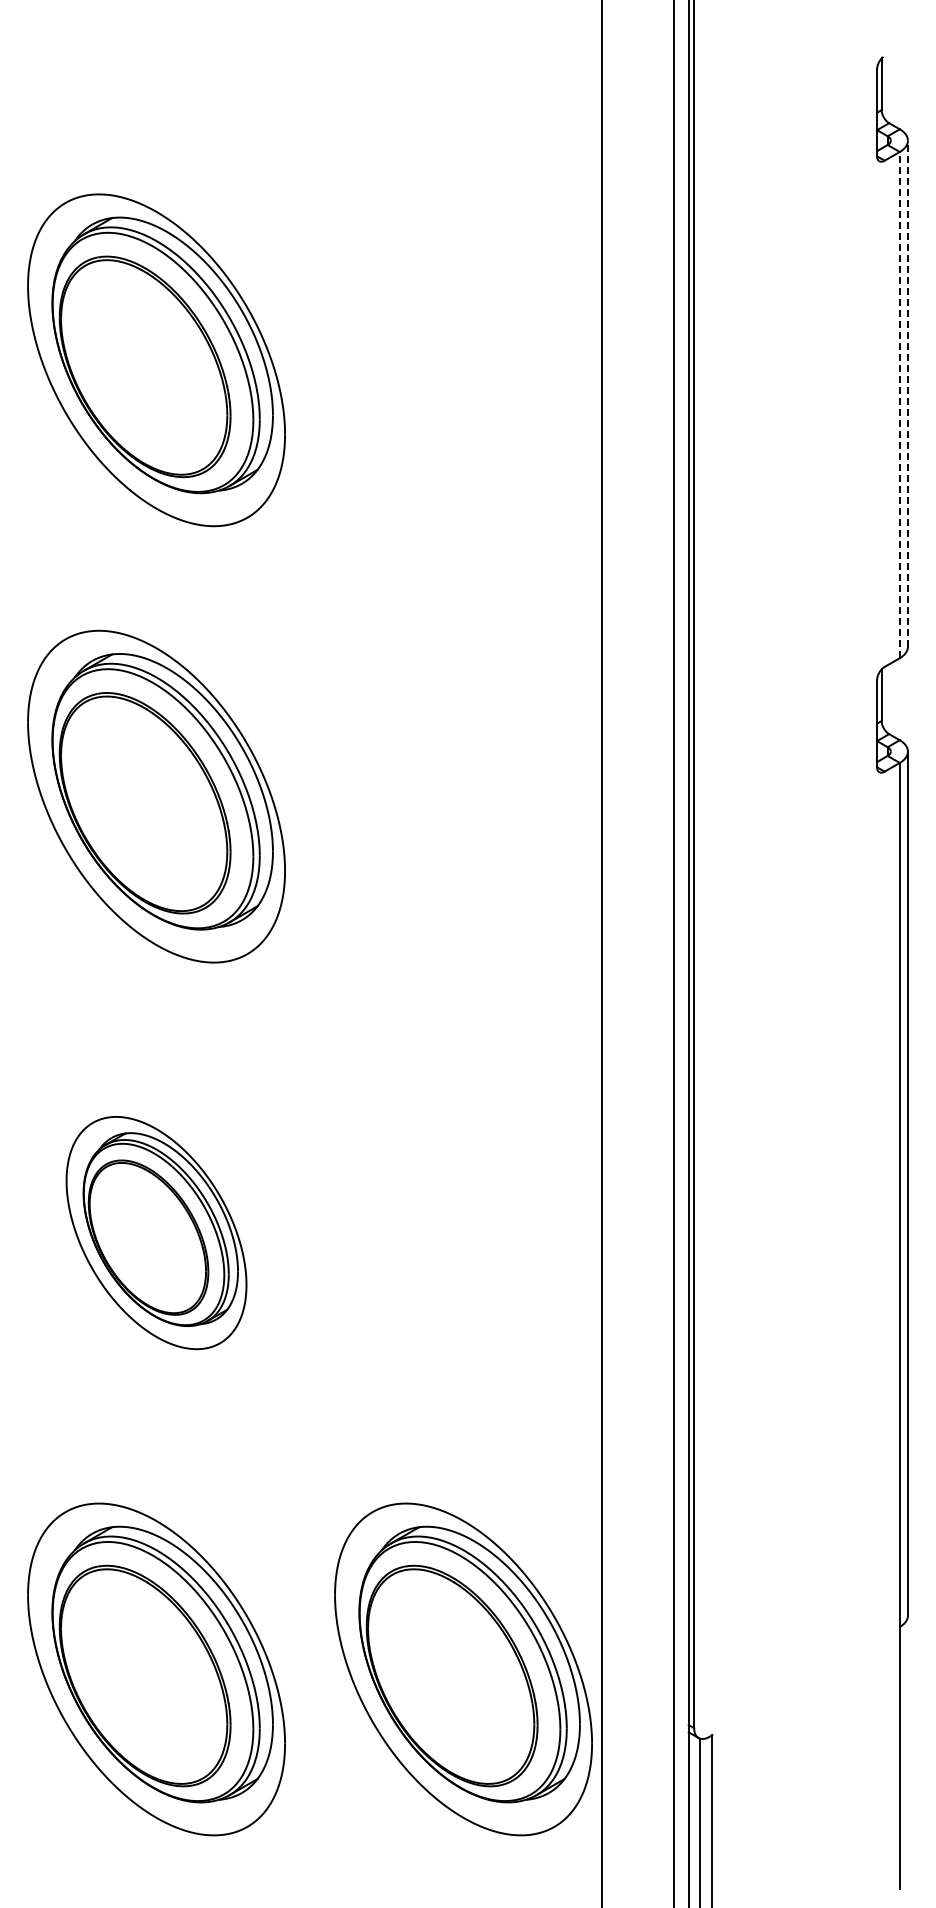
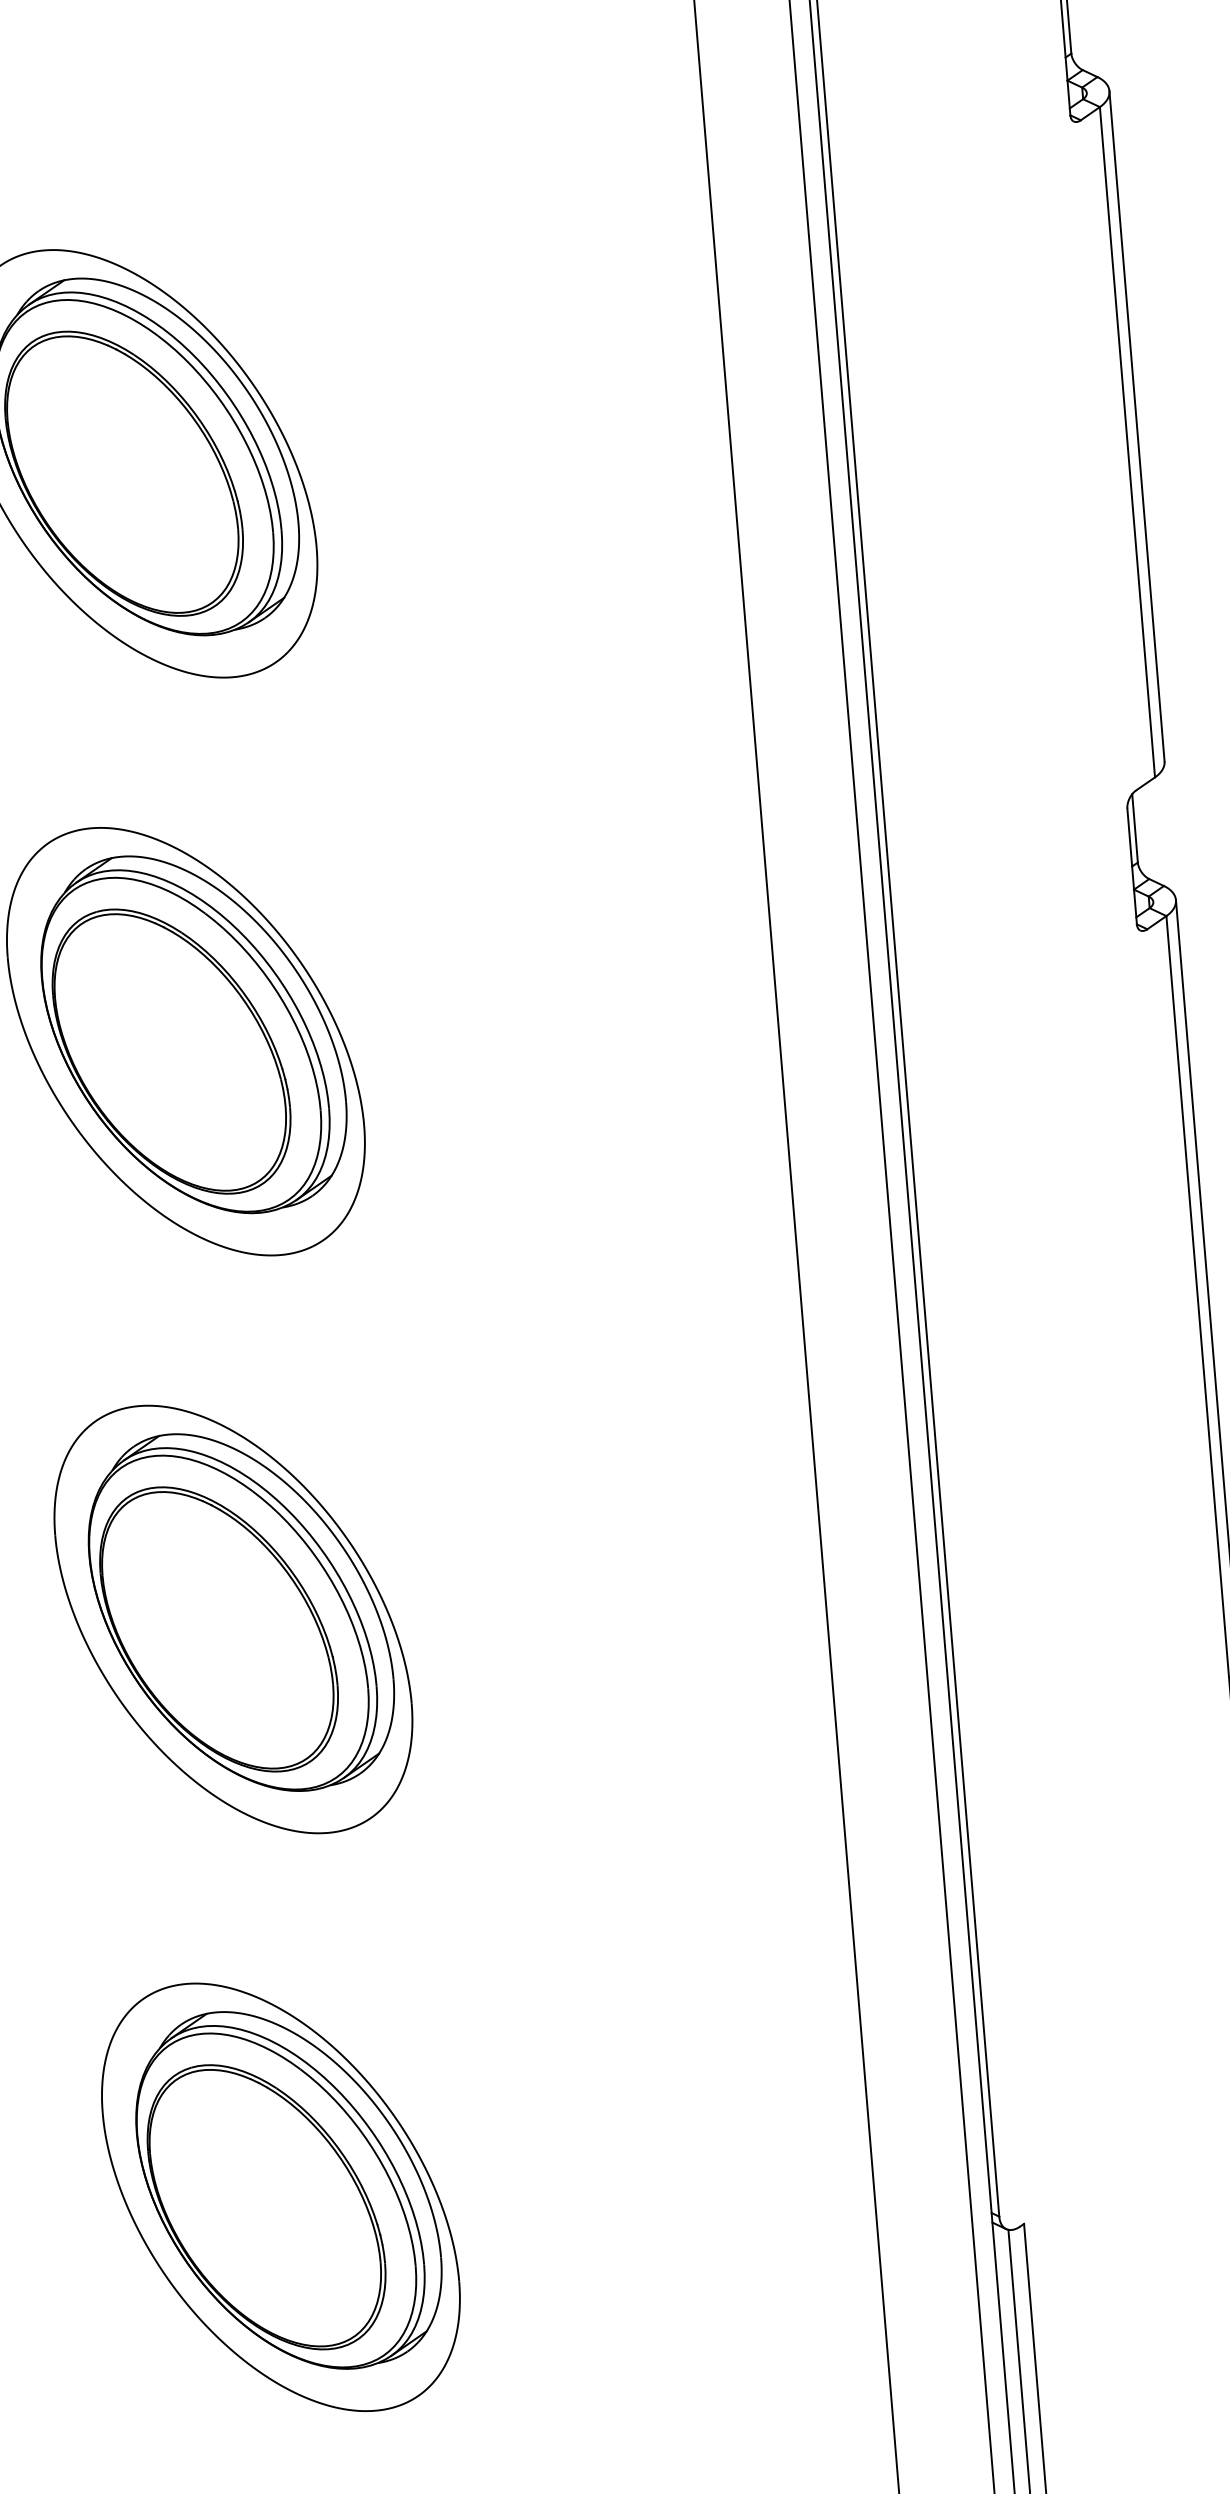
line: (907, 393) -> (1136, 426), dashed -> solid
line: (899, 404) -> (1127, 441), dashed -> solid
part: (156, 1232) -> (233, 1618), size x1.43
part: (463, 1669) -> (687, 2163), removed

